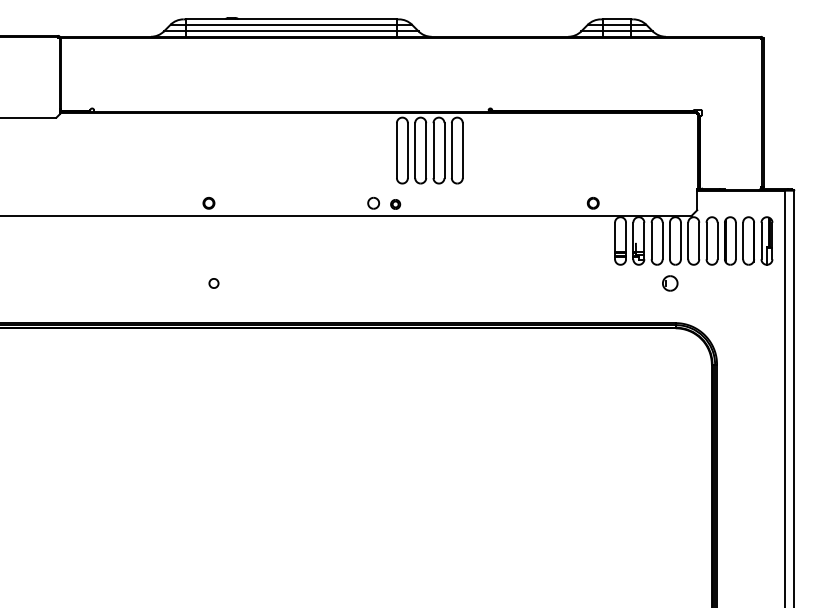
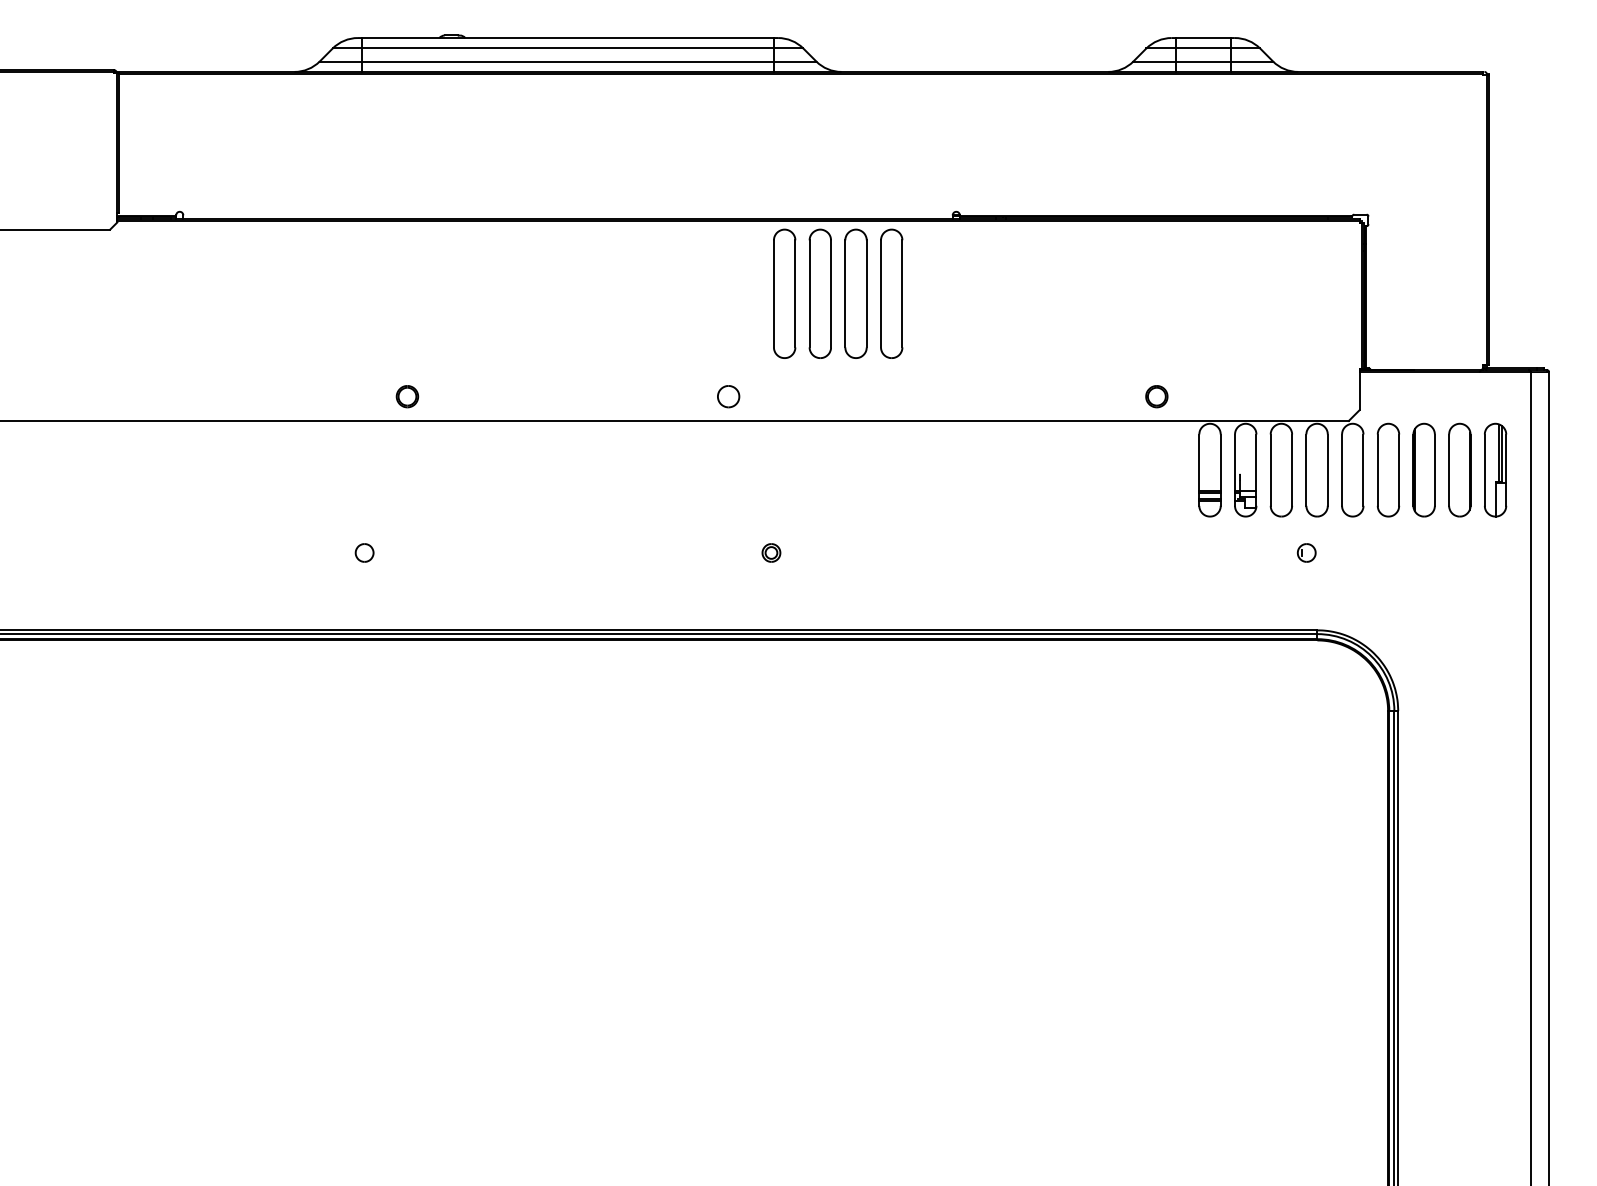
part: (395, 204) -> (771, 553), moved
part: (213, 283) -> (363, 553), moved
part: (669, 283) -> (1305, 553), size x0.62

